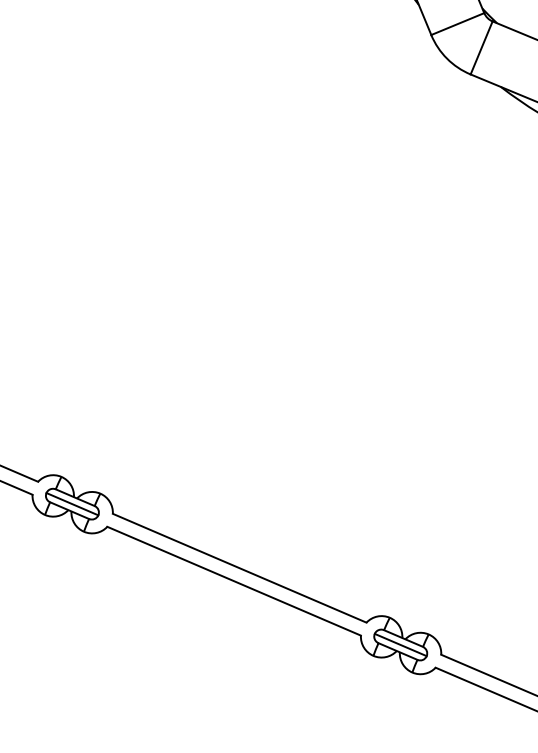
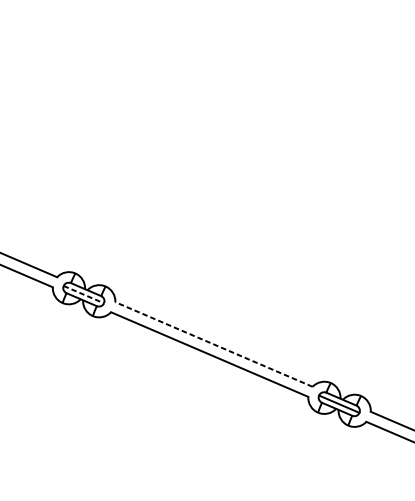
line: (72, 504) -> (83, 294), solid -> dashed
line: (239, 568) -> (213, 344), solid -> dashed

